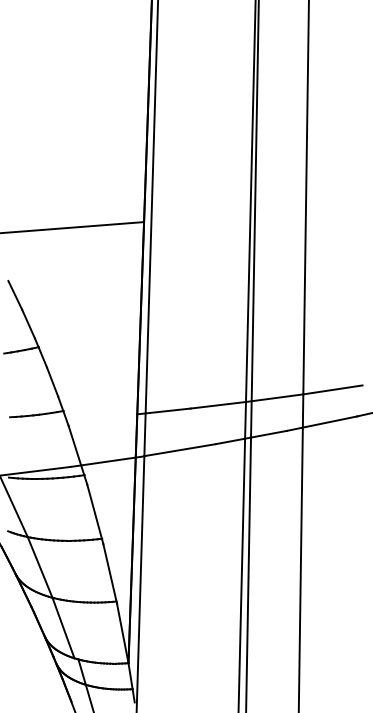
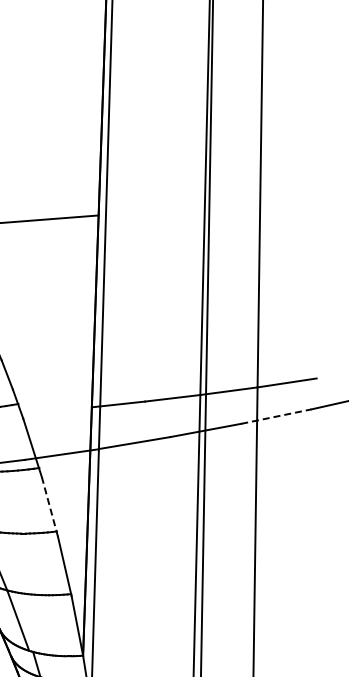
line: (322, 423) -> (276, 416), solid -> dashed
line: (95, 514) -> (50, 507), solid -> dashed

